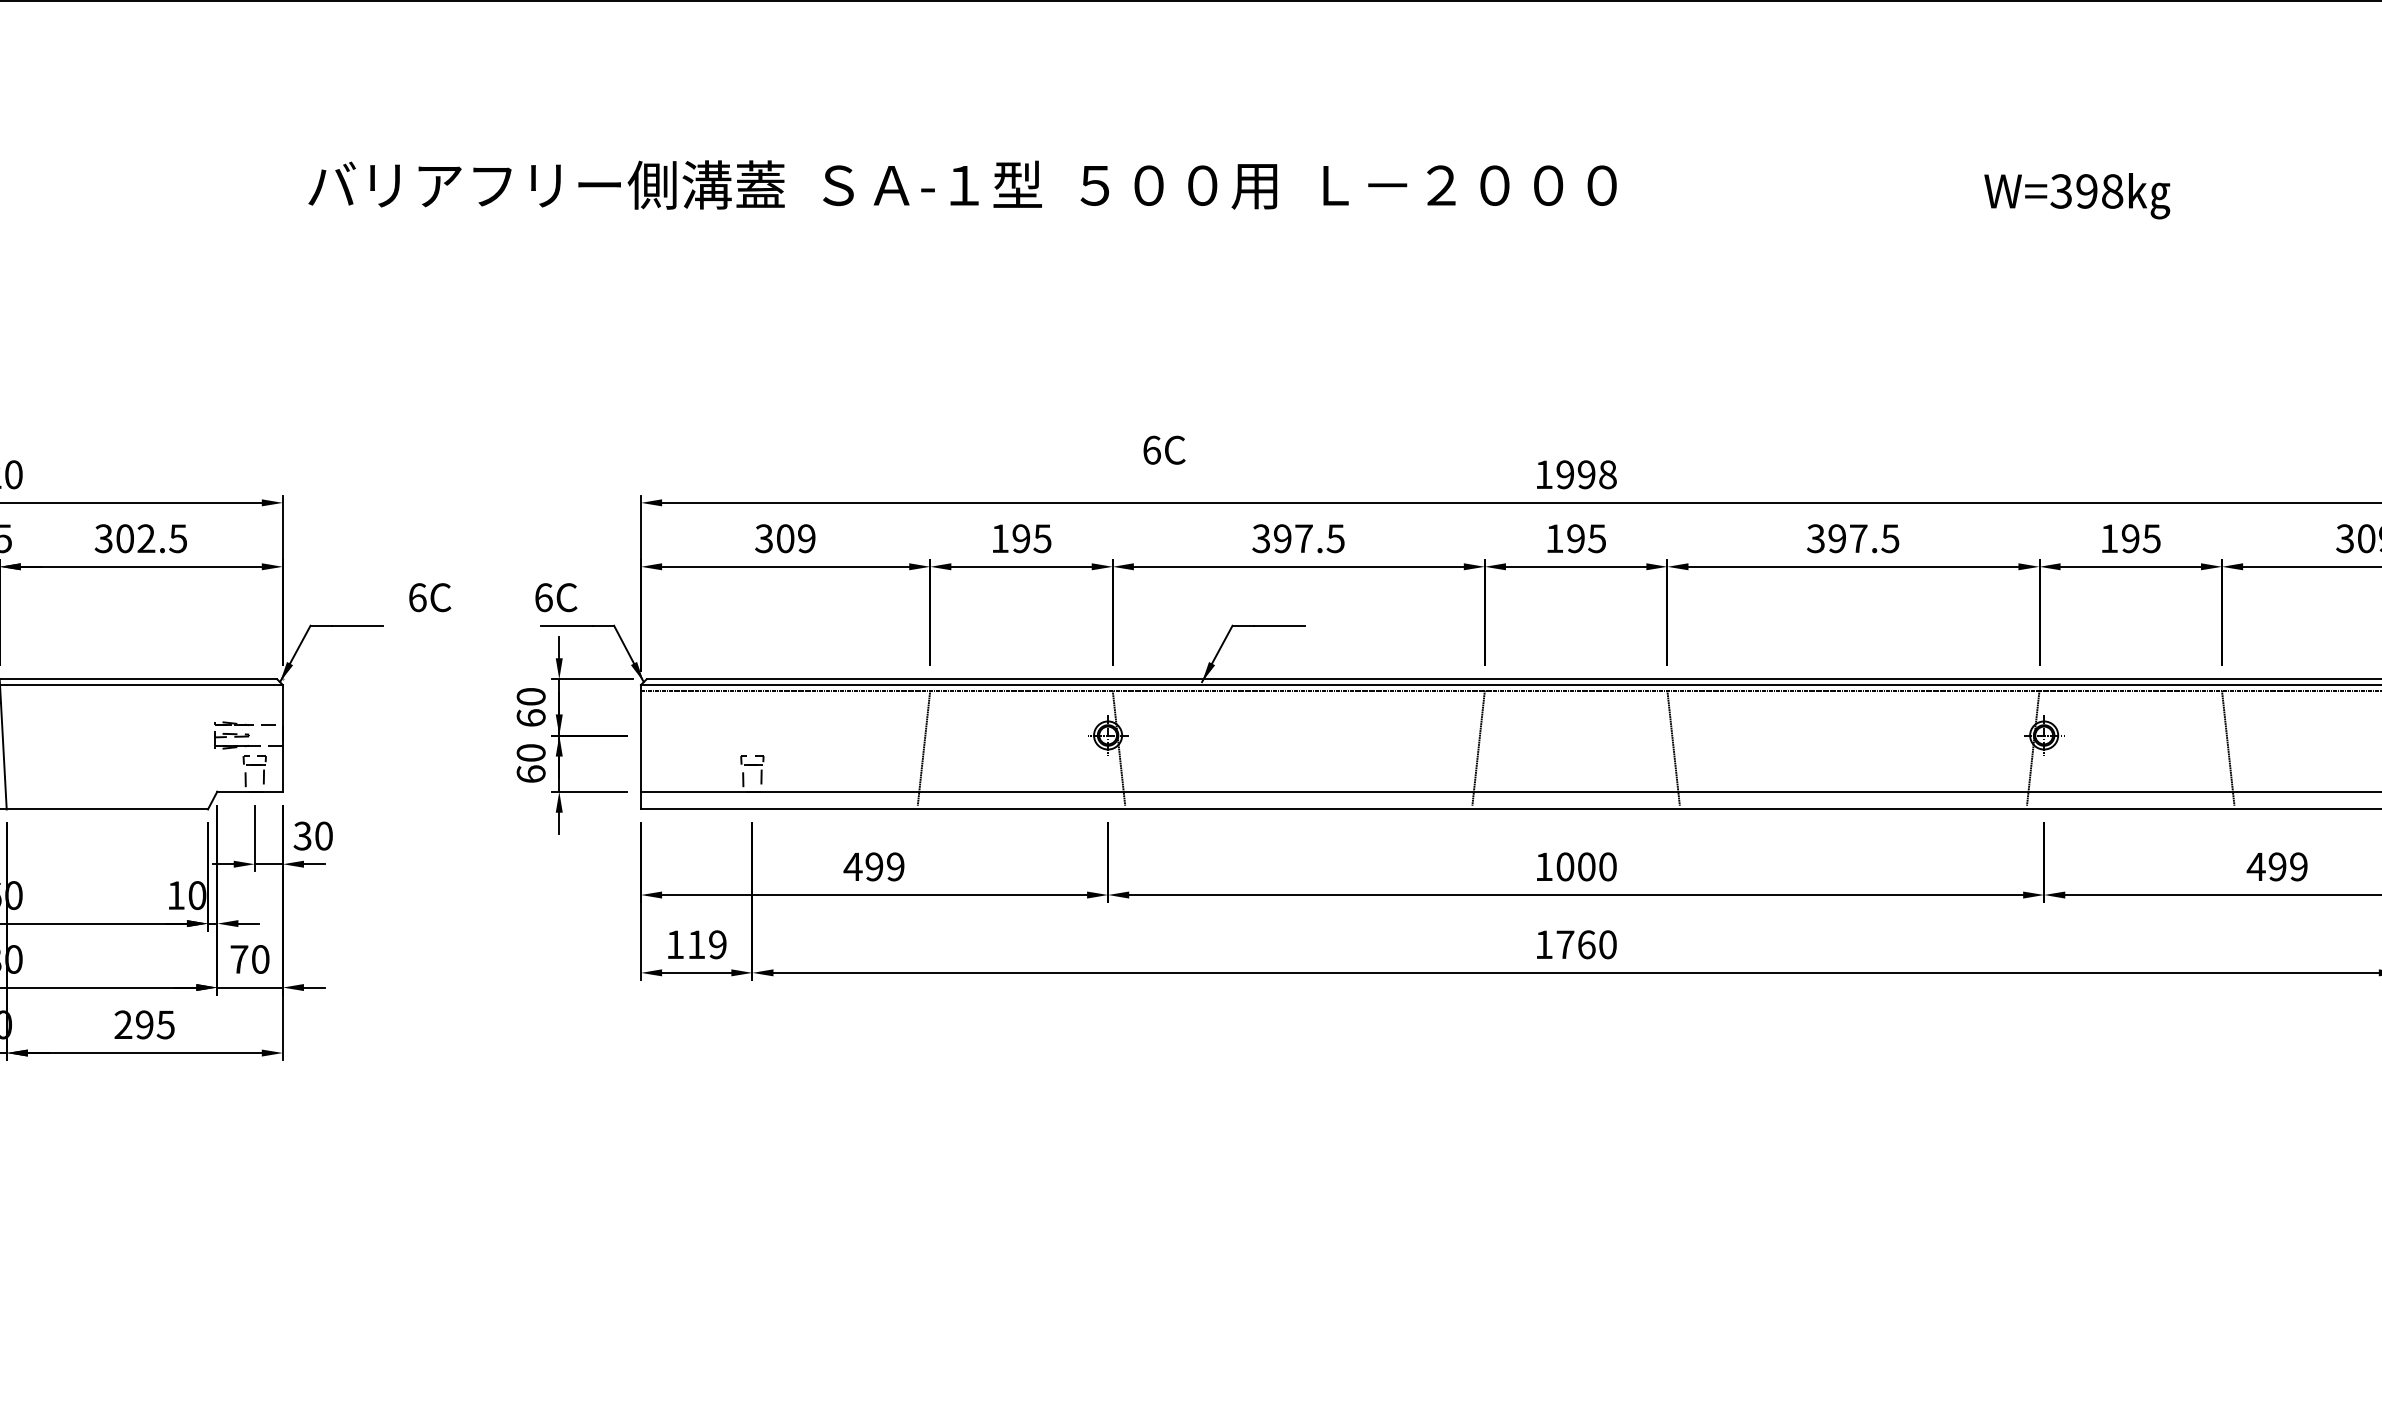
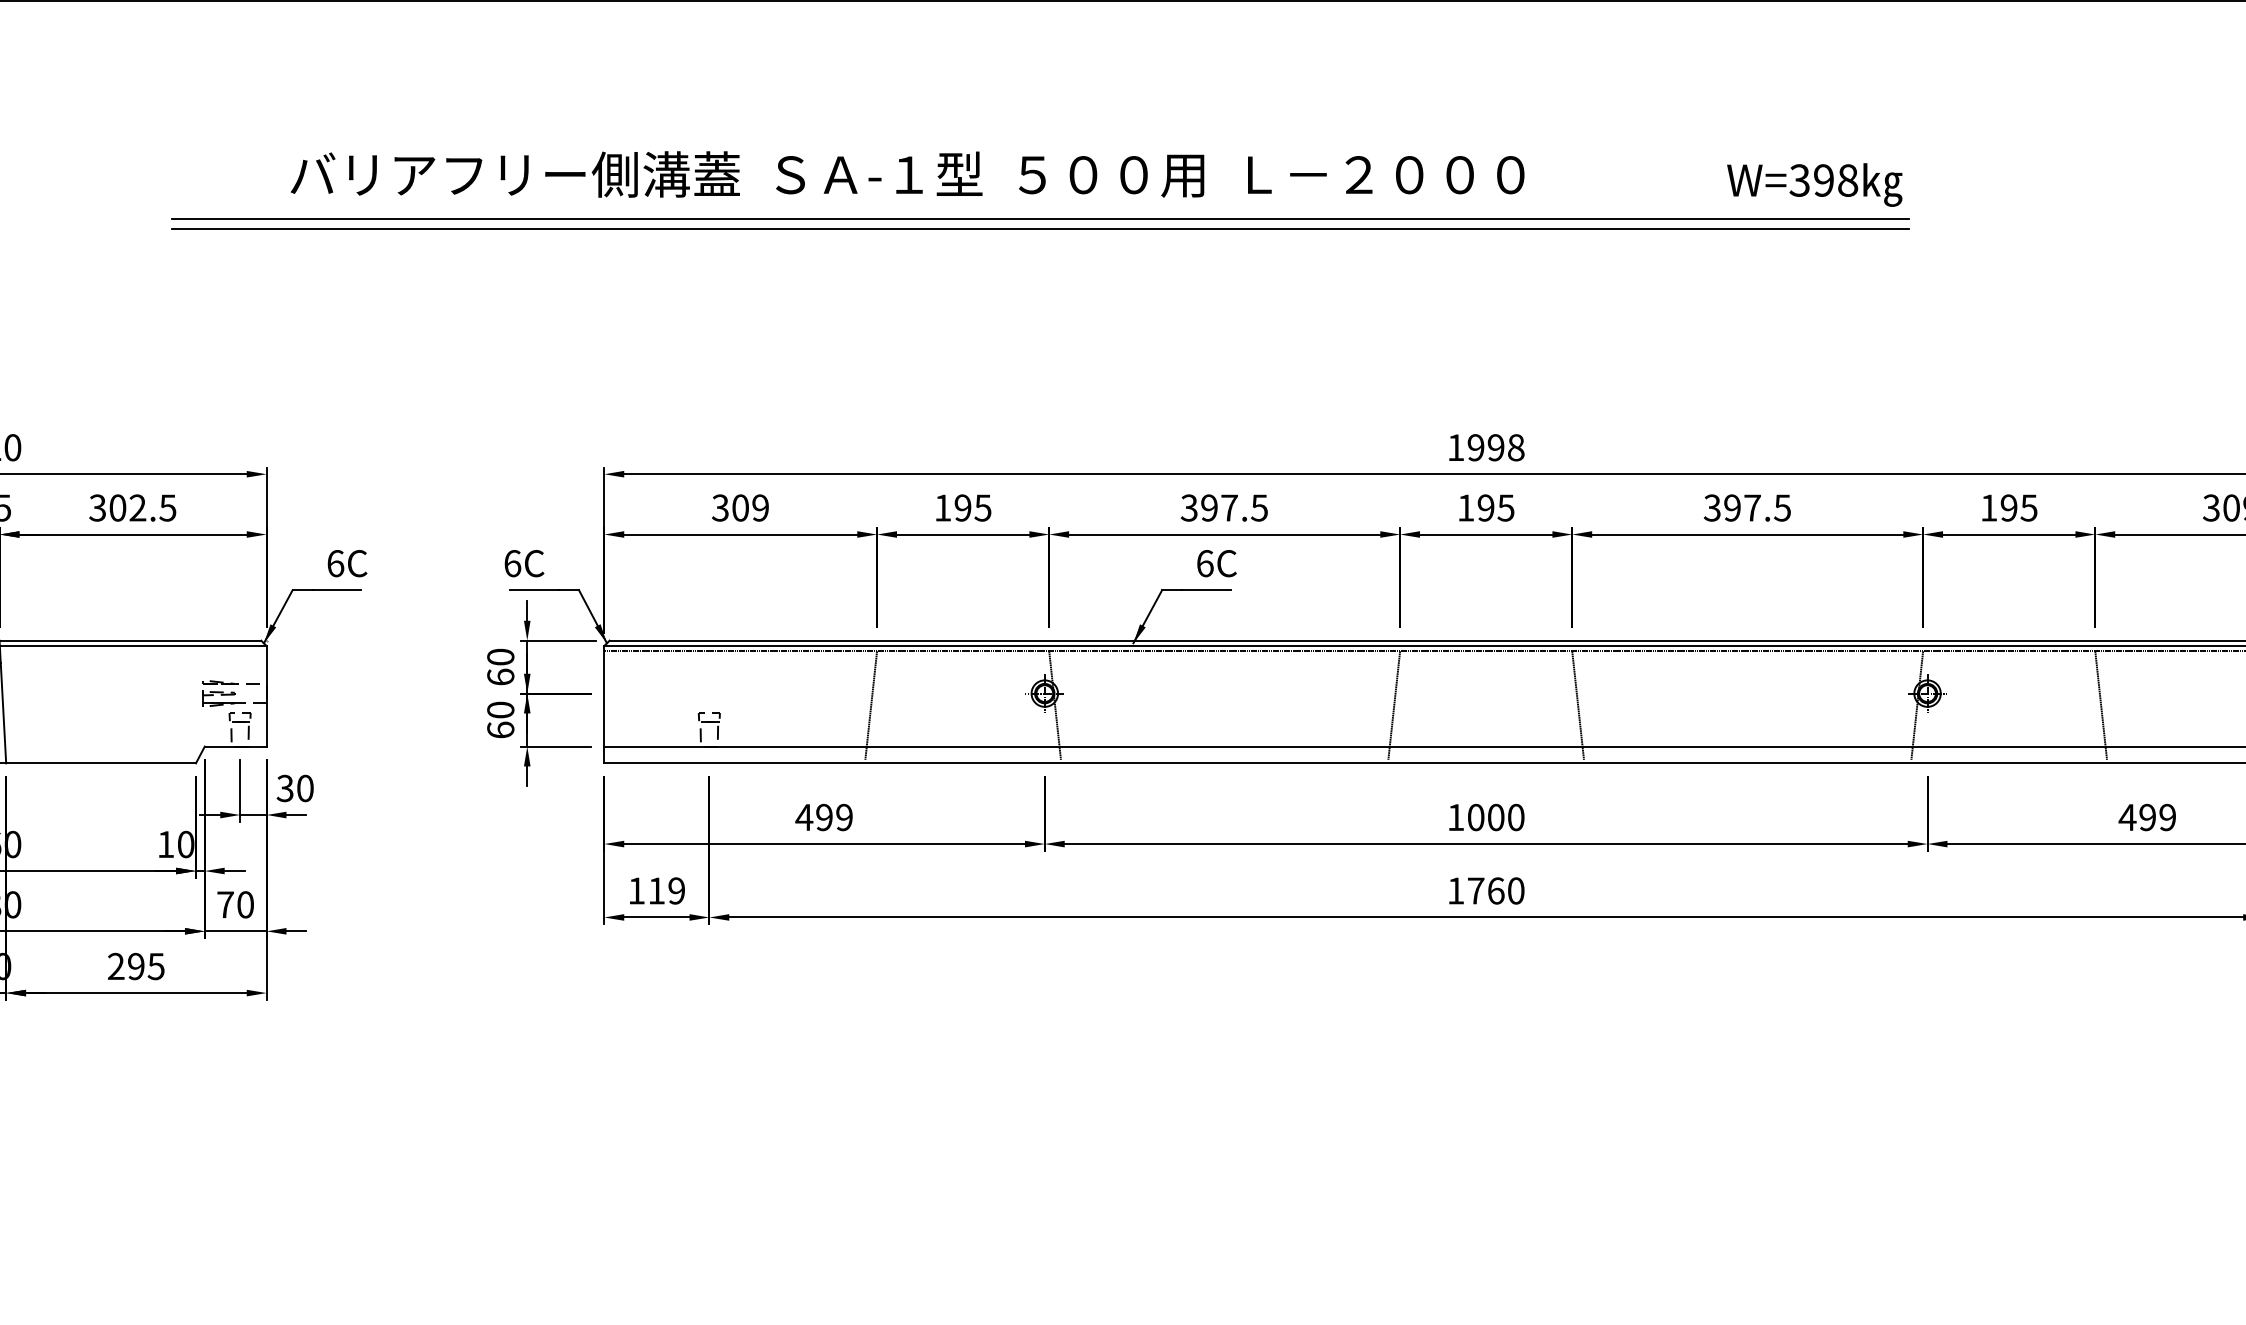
text: (2076, 195) -> (1814, 184), moved
line: (1103, 231) -> (1040, 218), added
line: (1103, 243) -> (1040, 229), added
text: (1163, 450) -> (1216, 563), moved
text: (430, 597) -> (347, 563), moved

